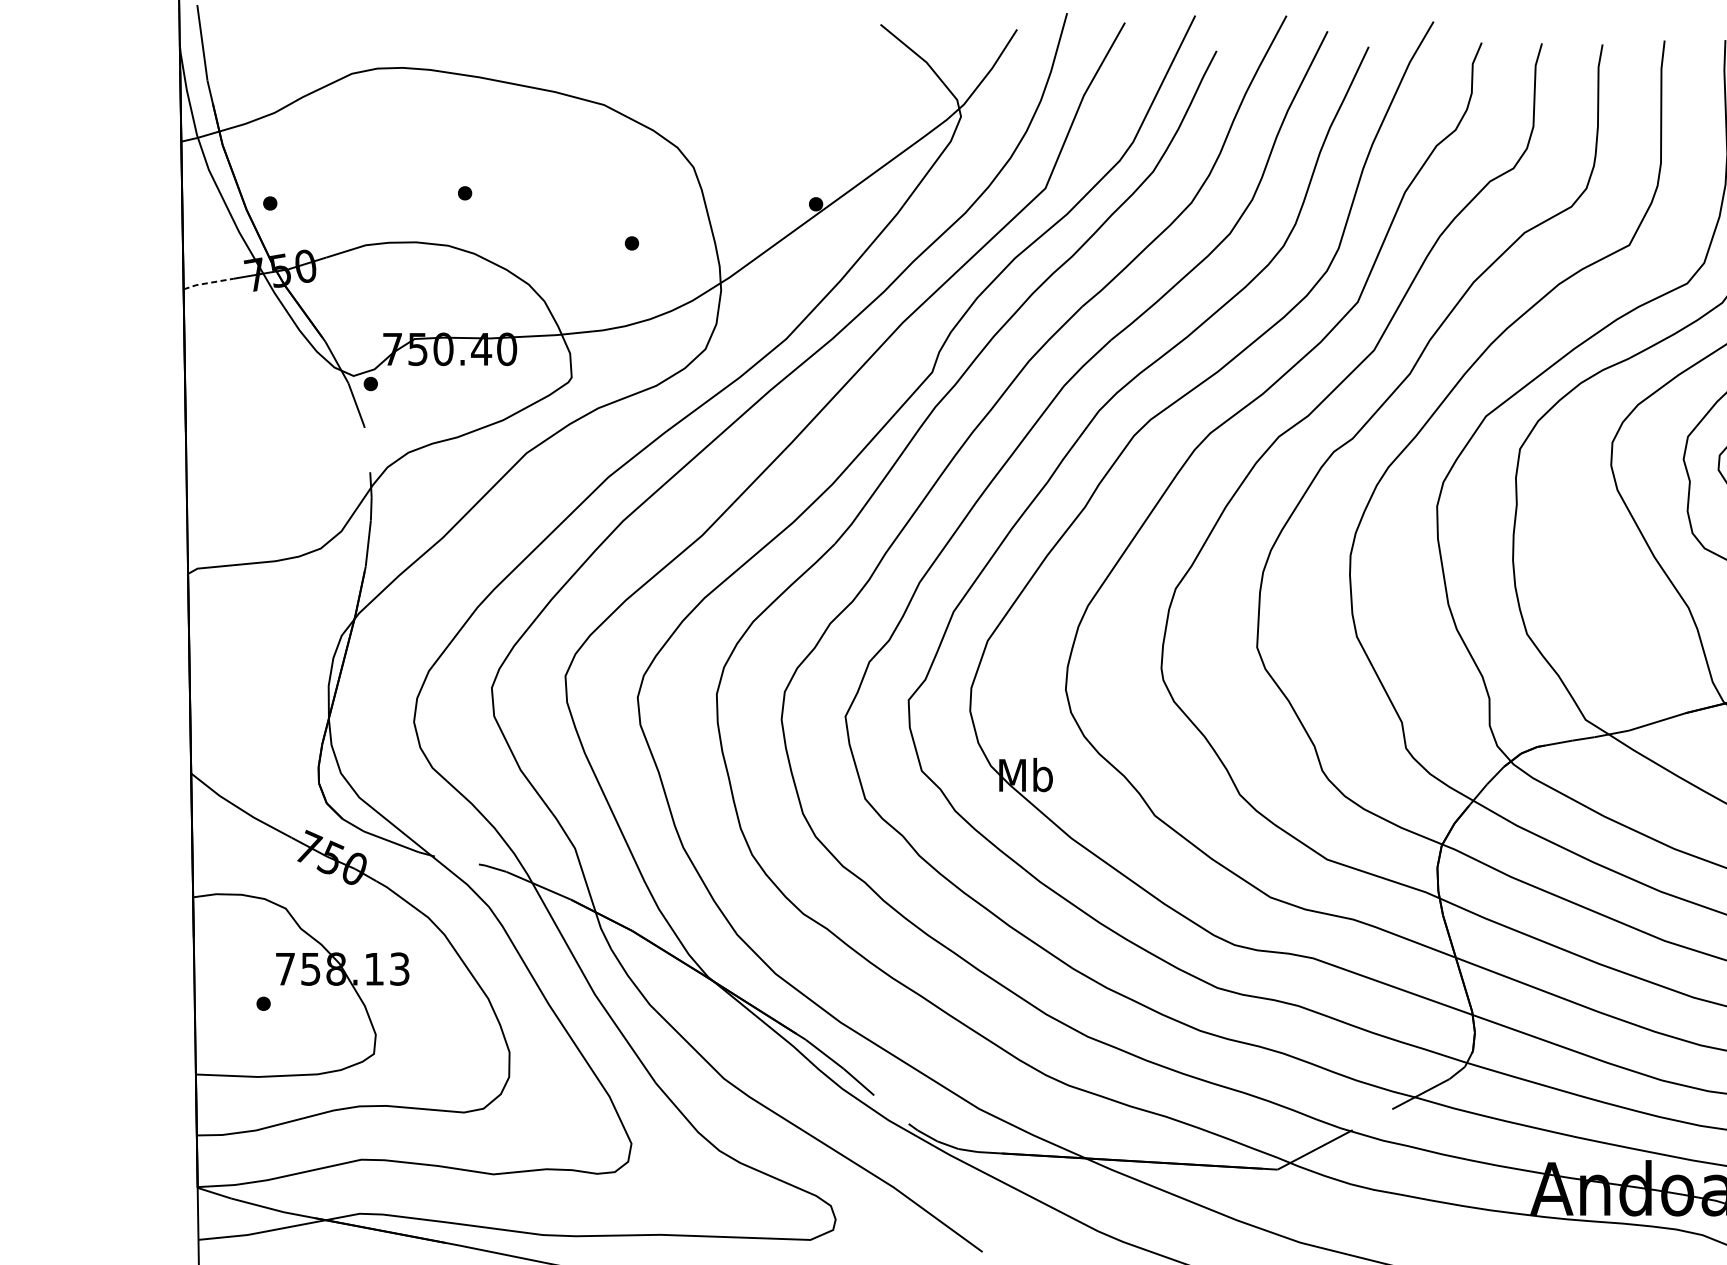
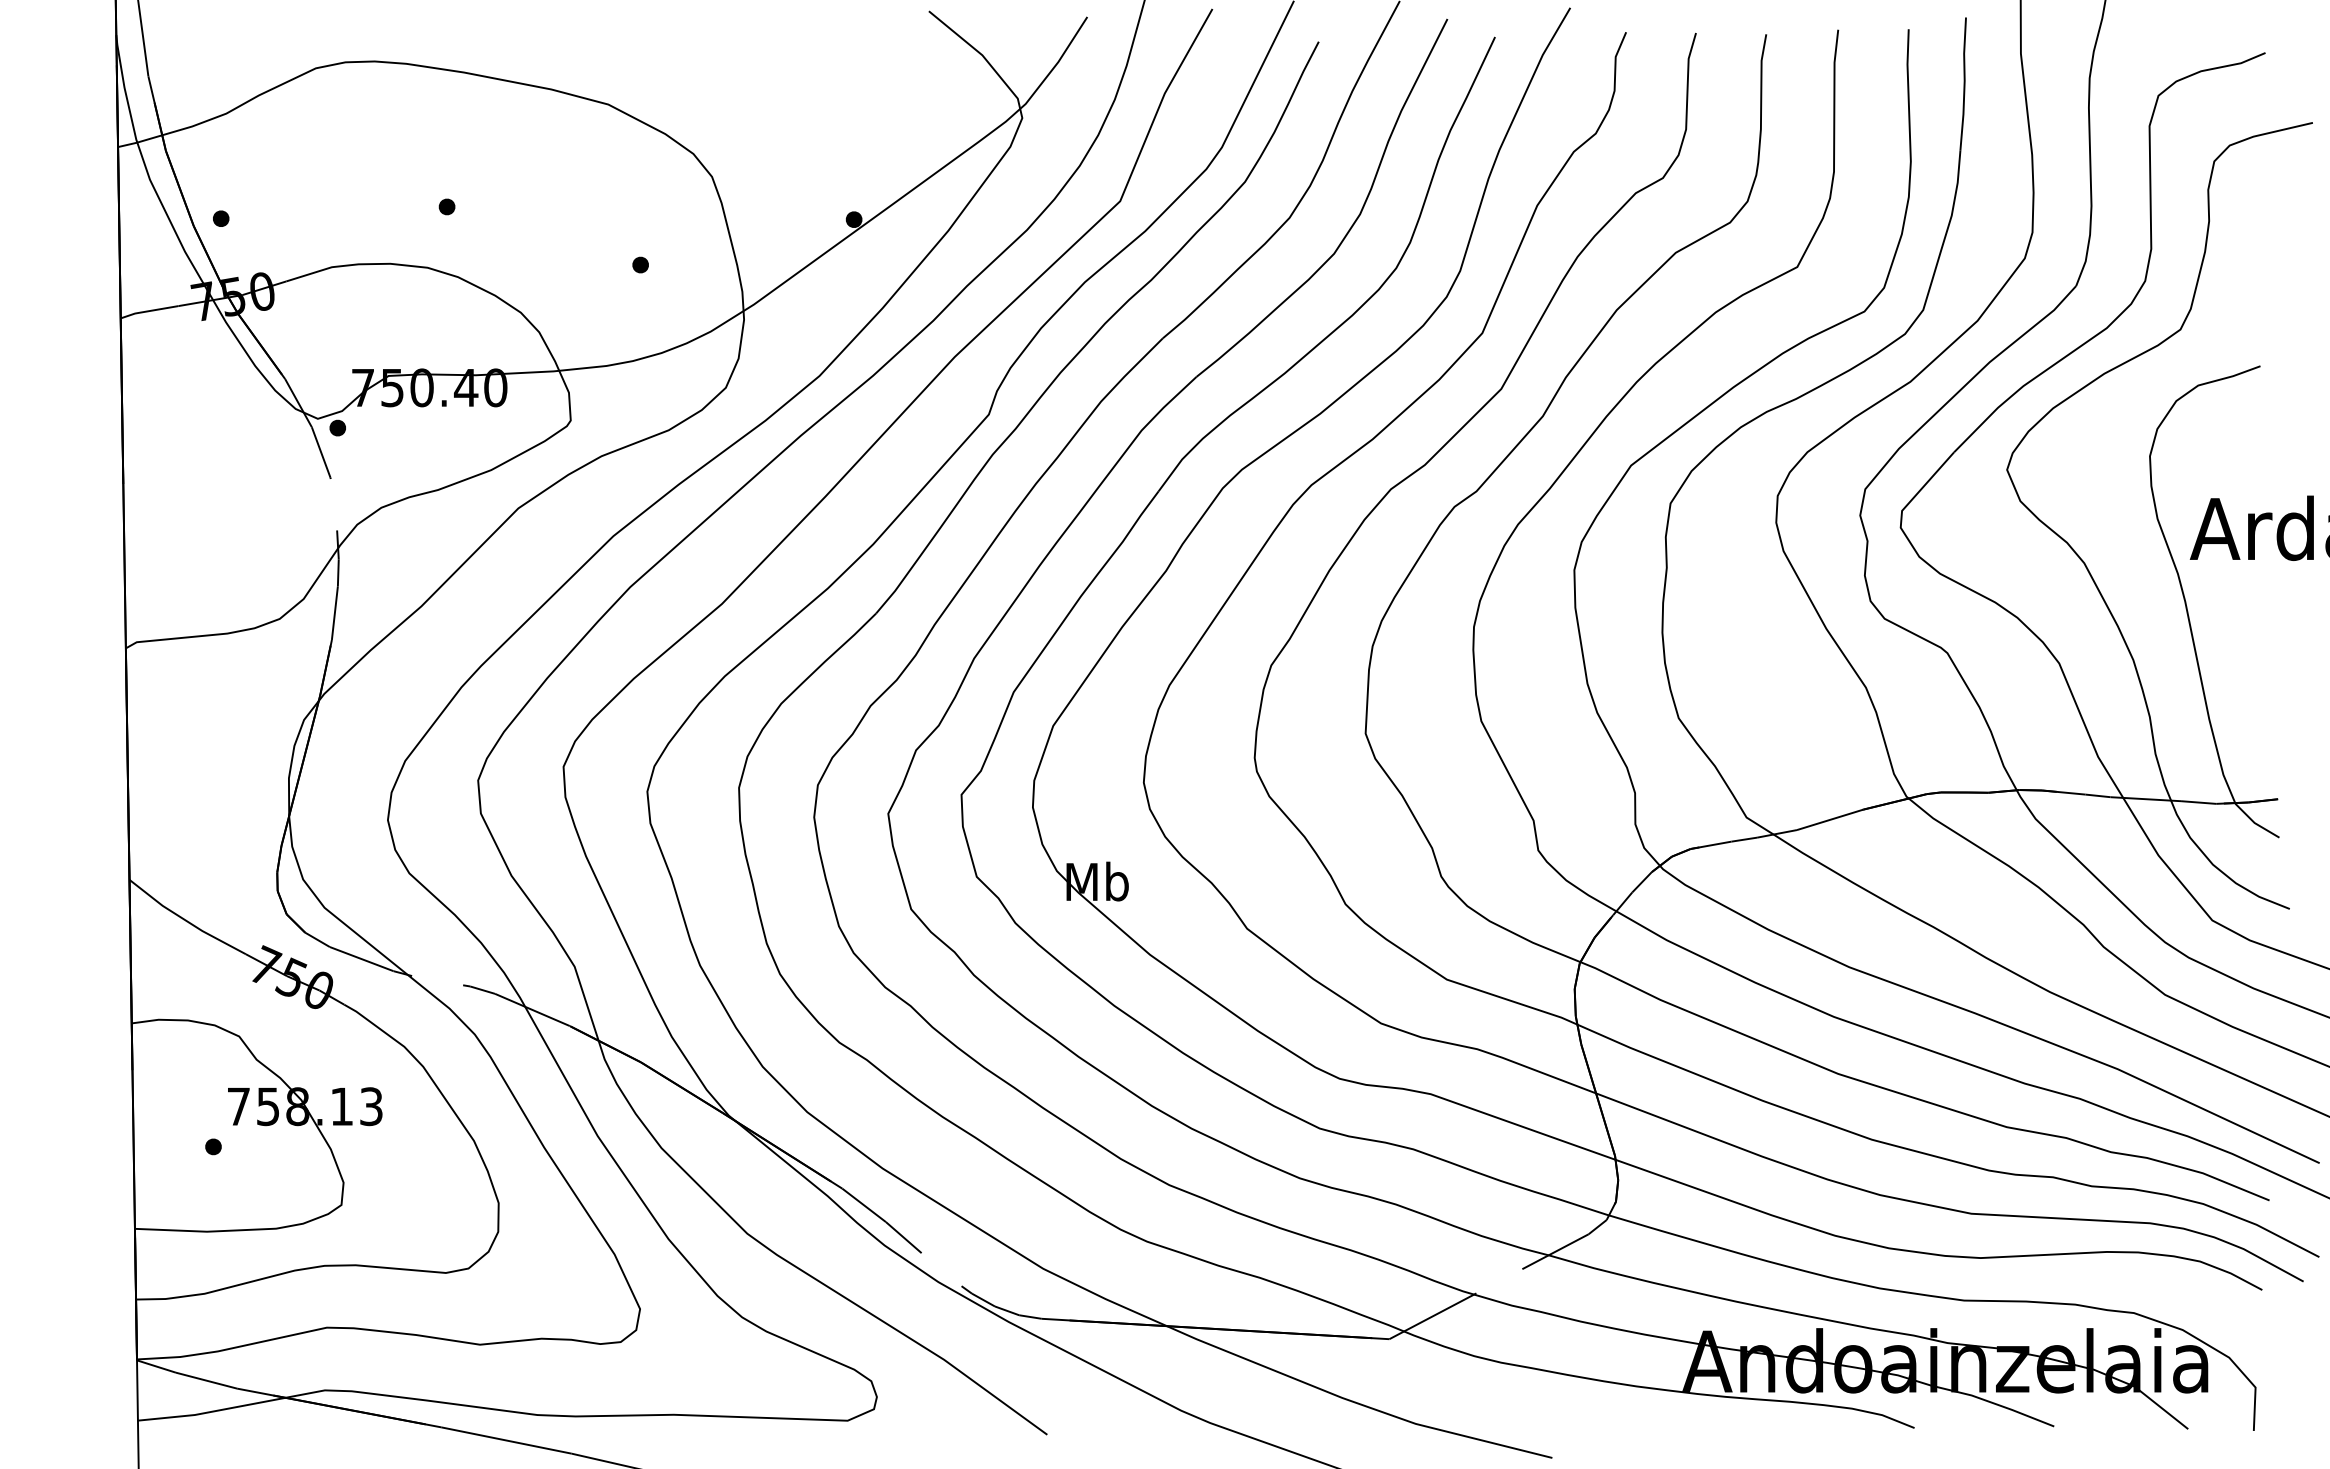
line: (207, 283) -> (148, 311), dashed -> solid

